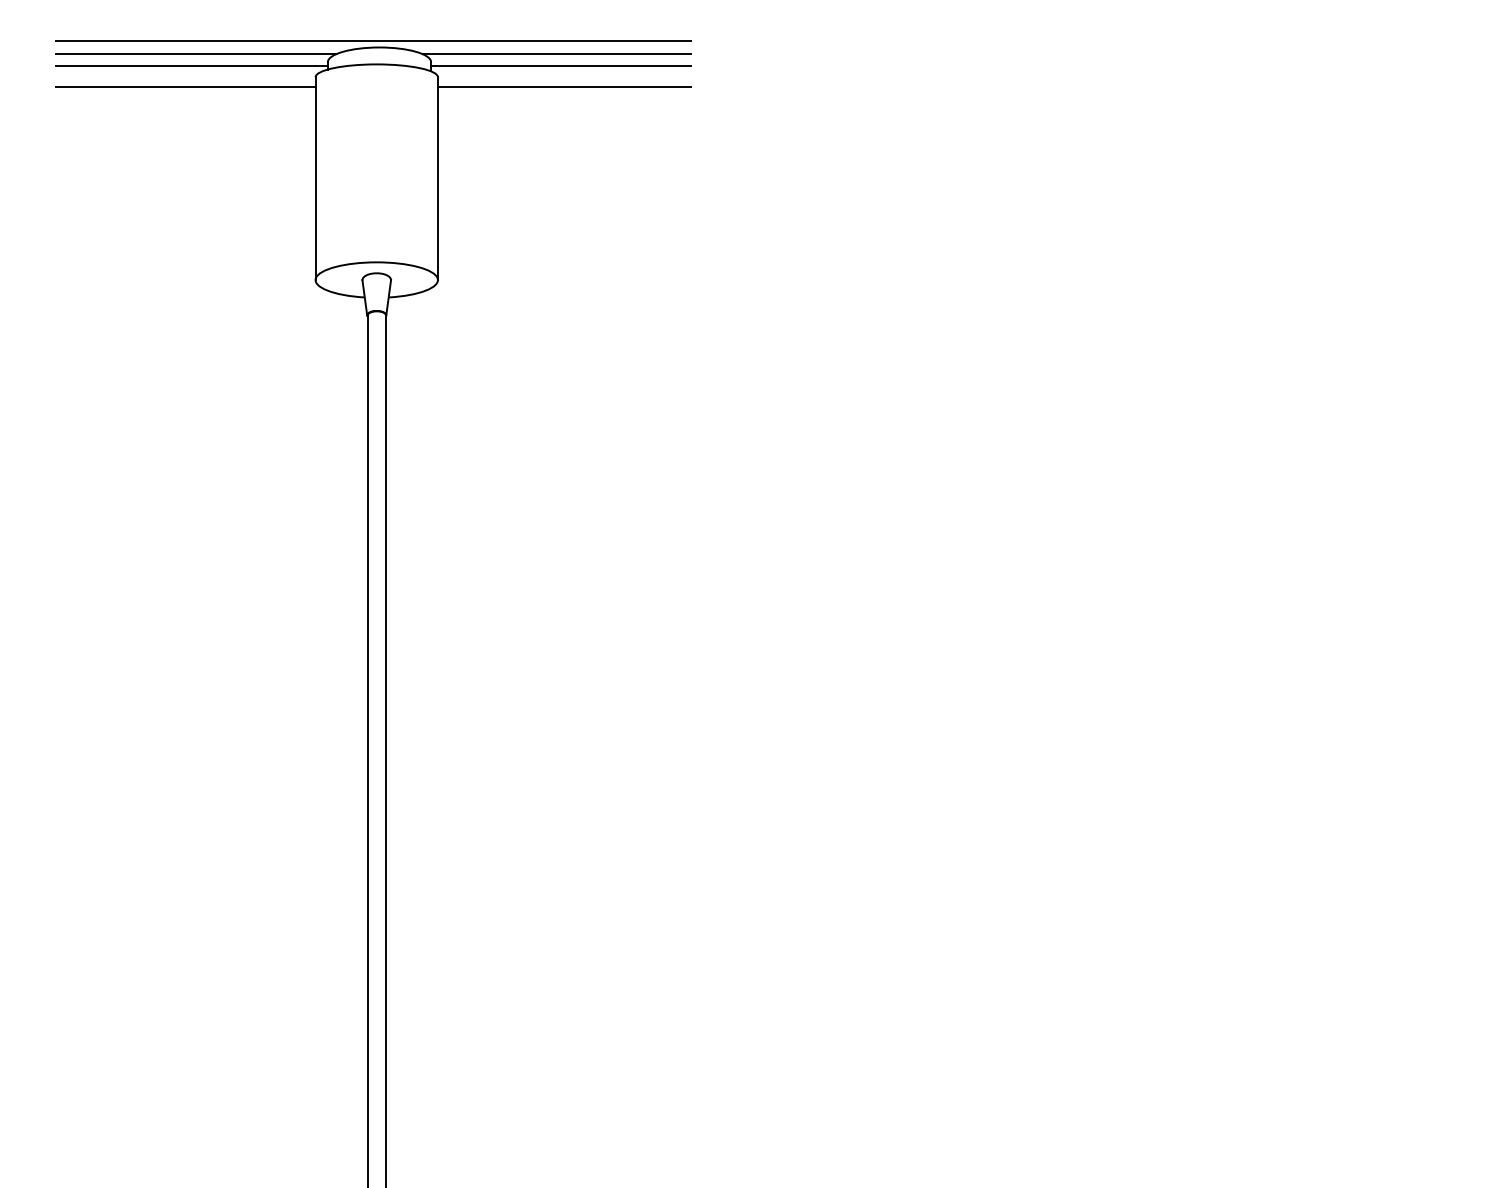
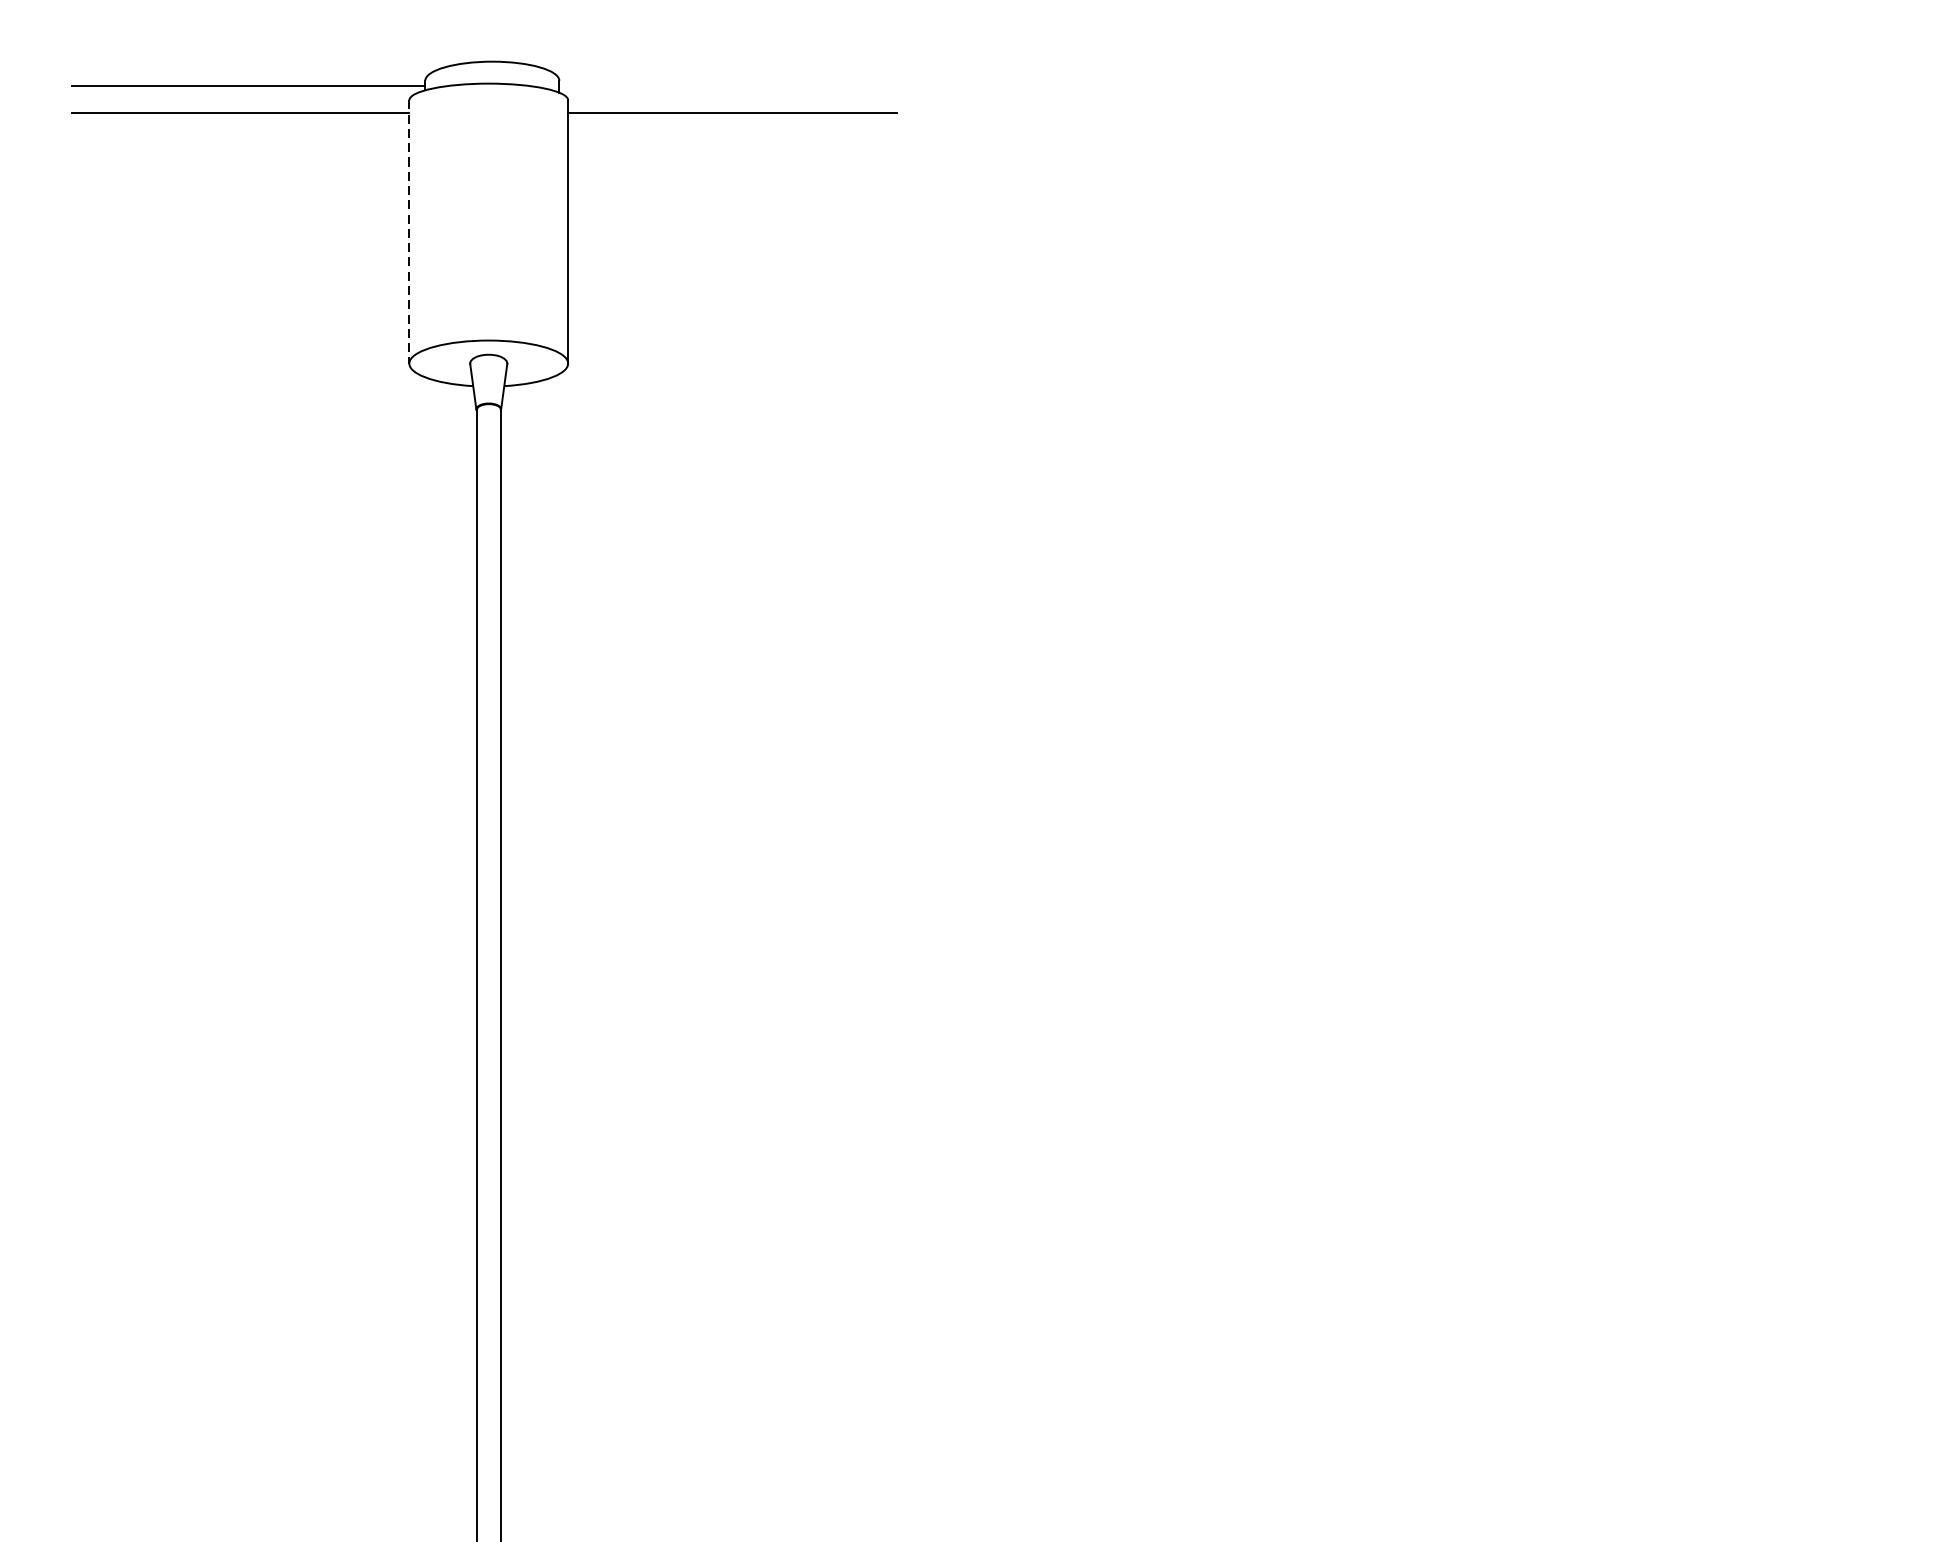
line: (373, 41) -> (484, 53), removed
line: (195, 54) -> (253, 70), removed
line: (557, 54) -> (723, 70), removed
line: (561, 65) -> (728, 85), removed
line: (315, 179) -> (409, 233), solid -> dashed

